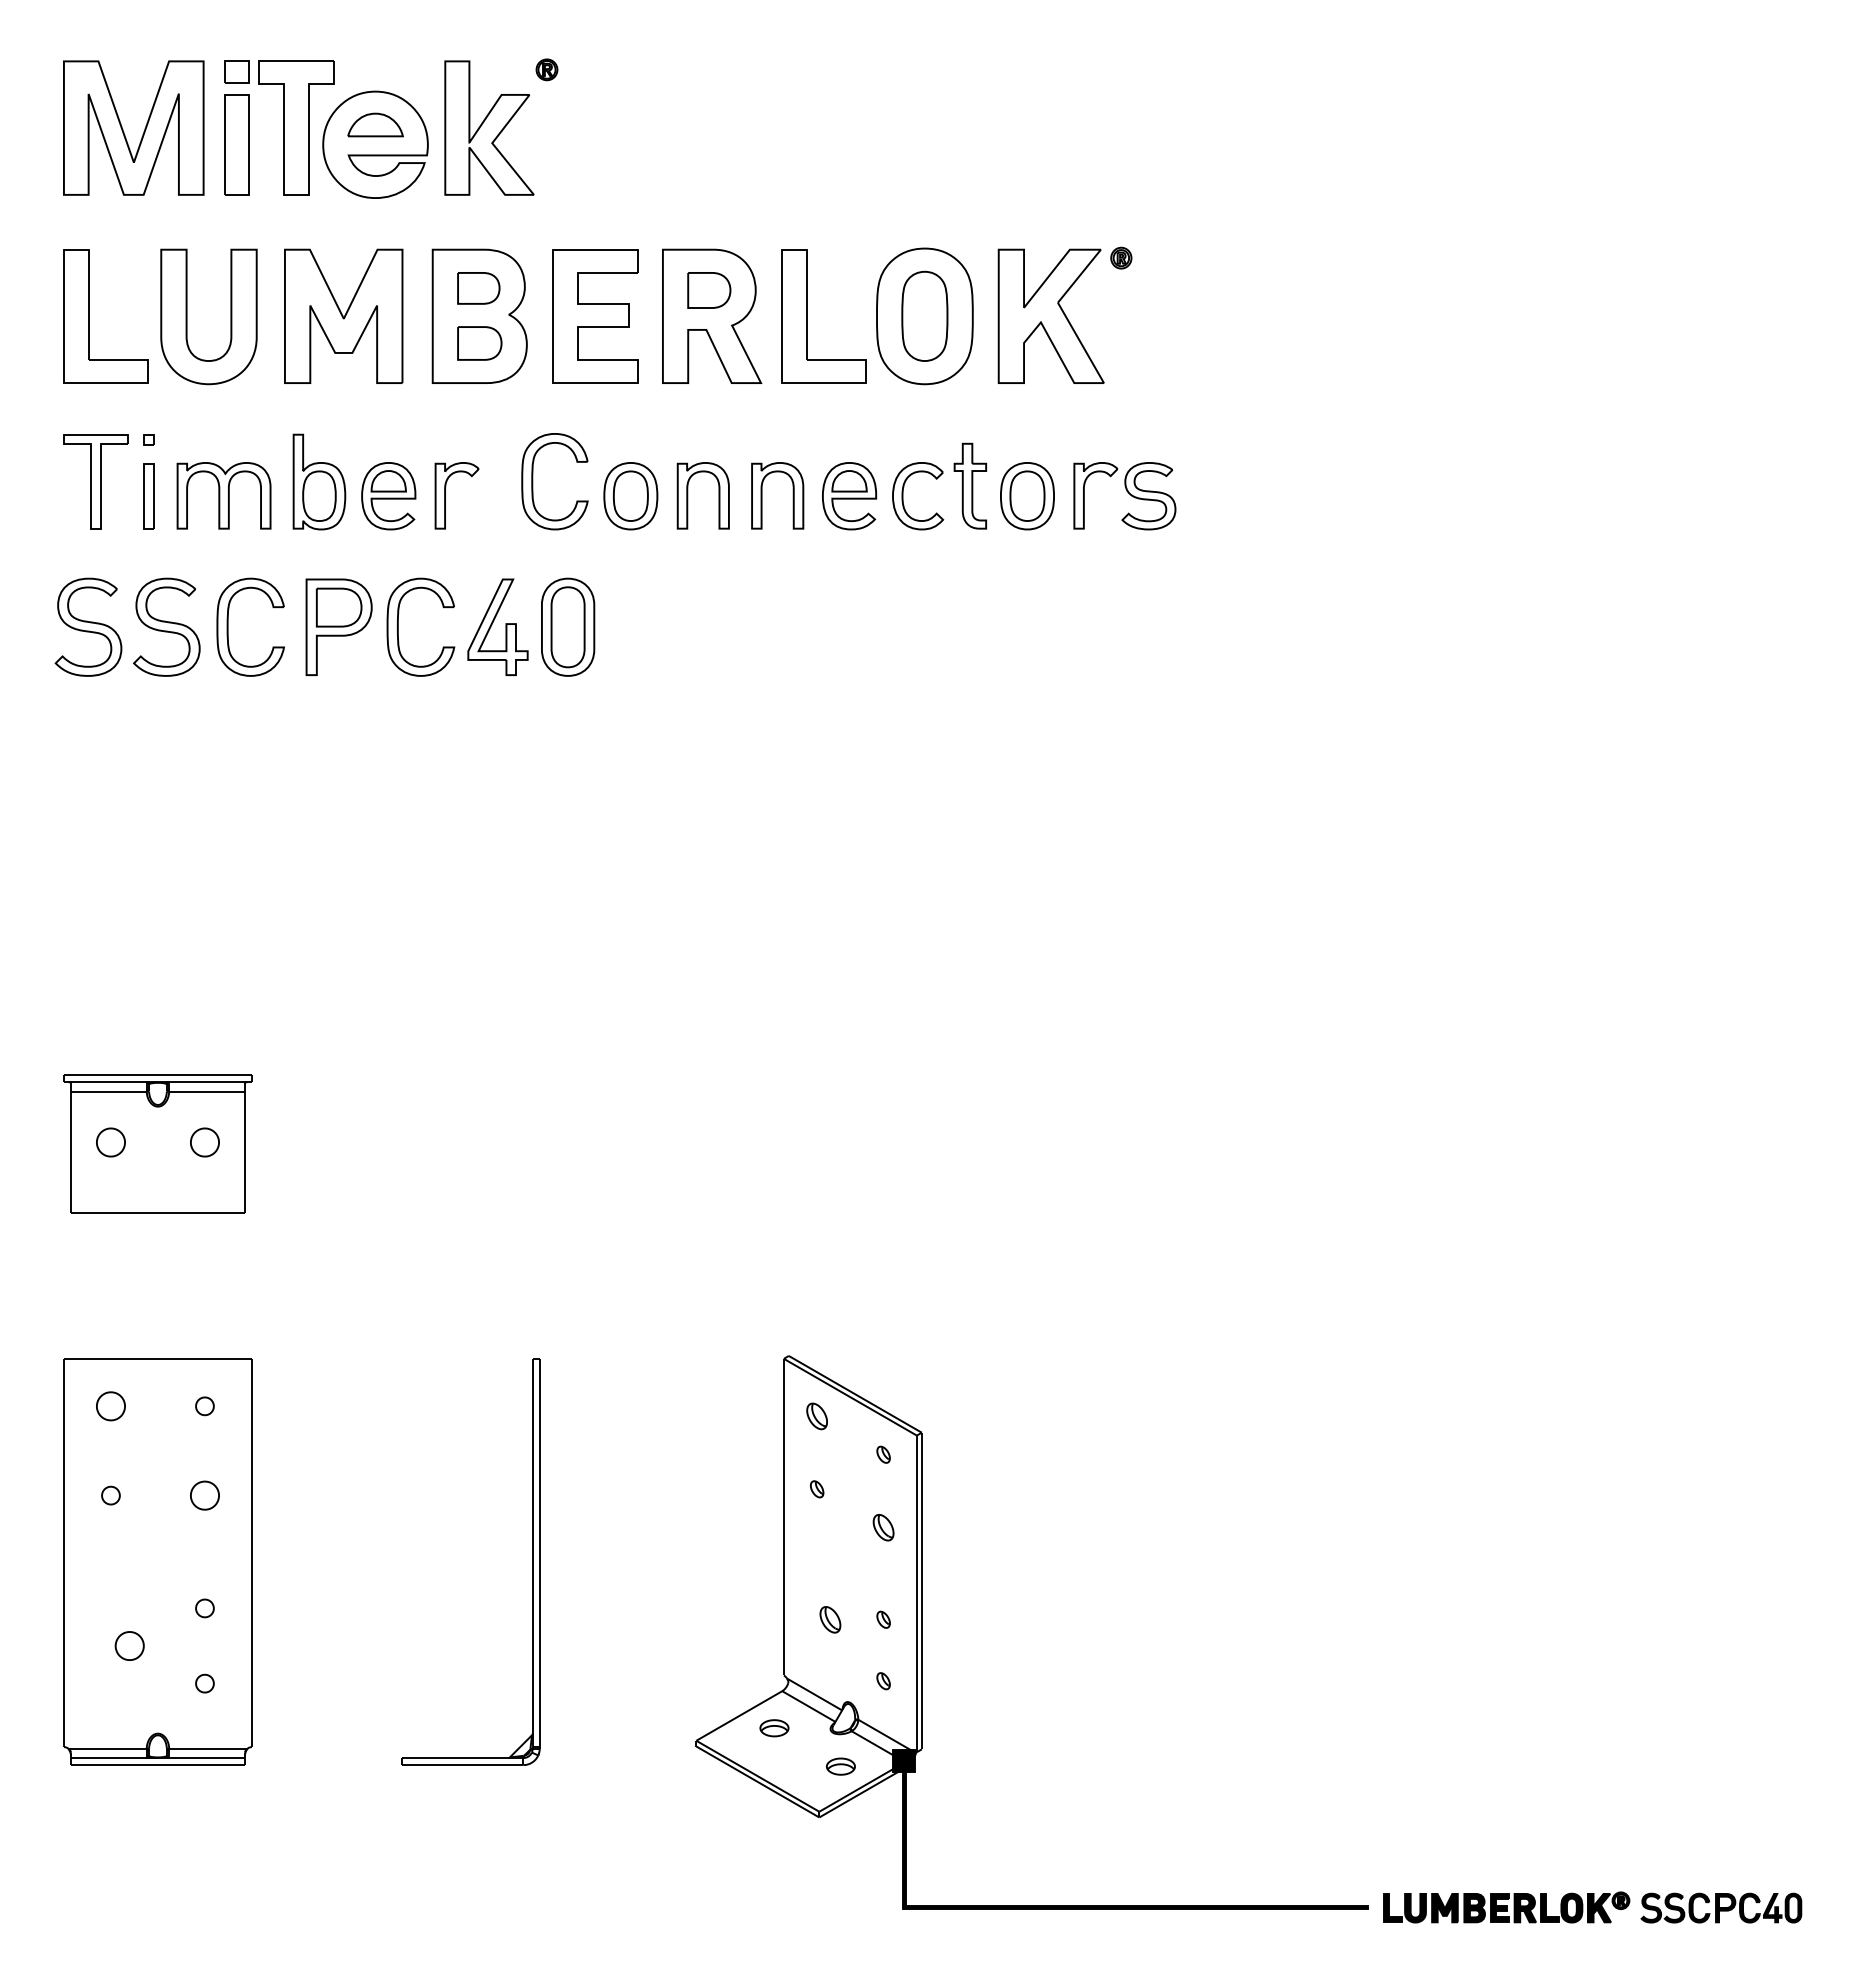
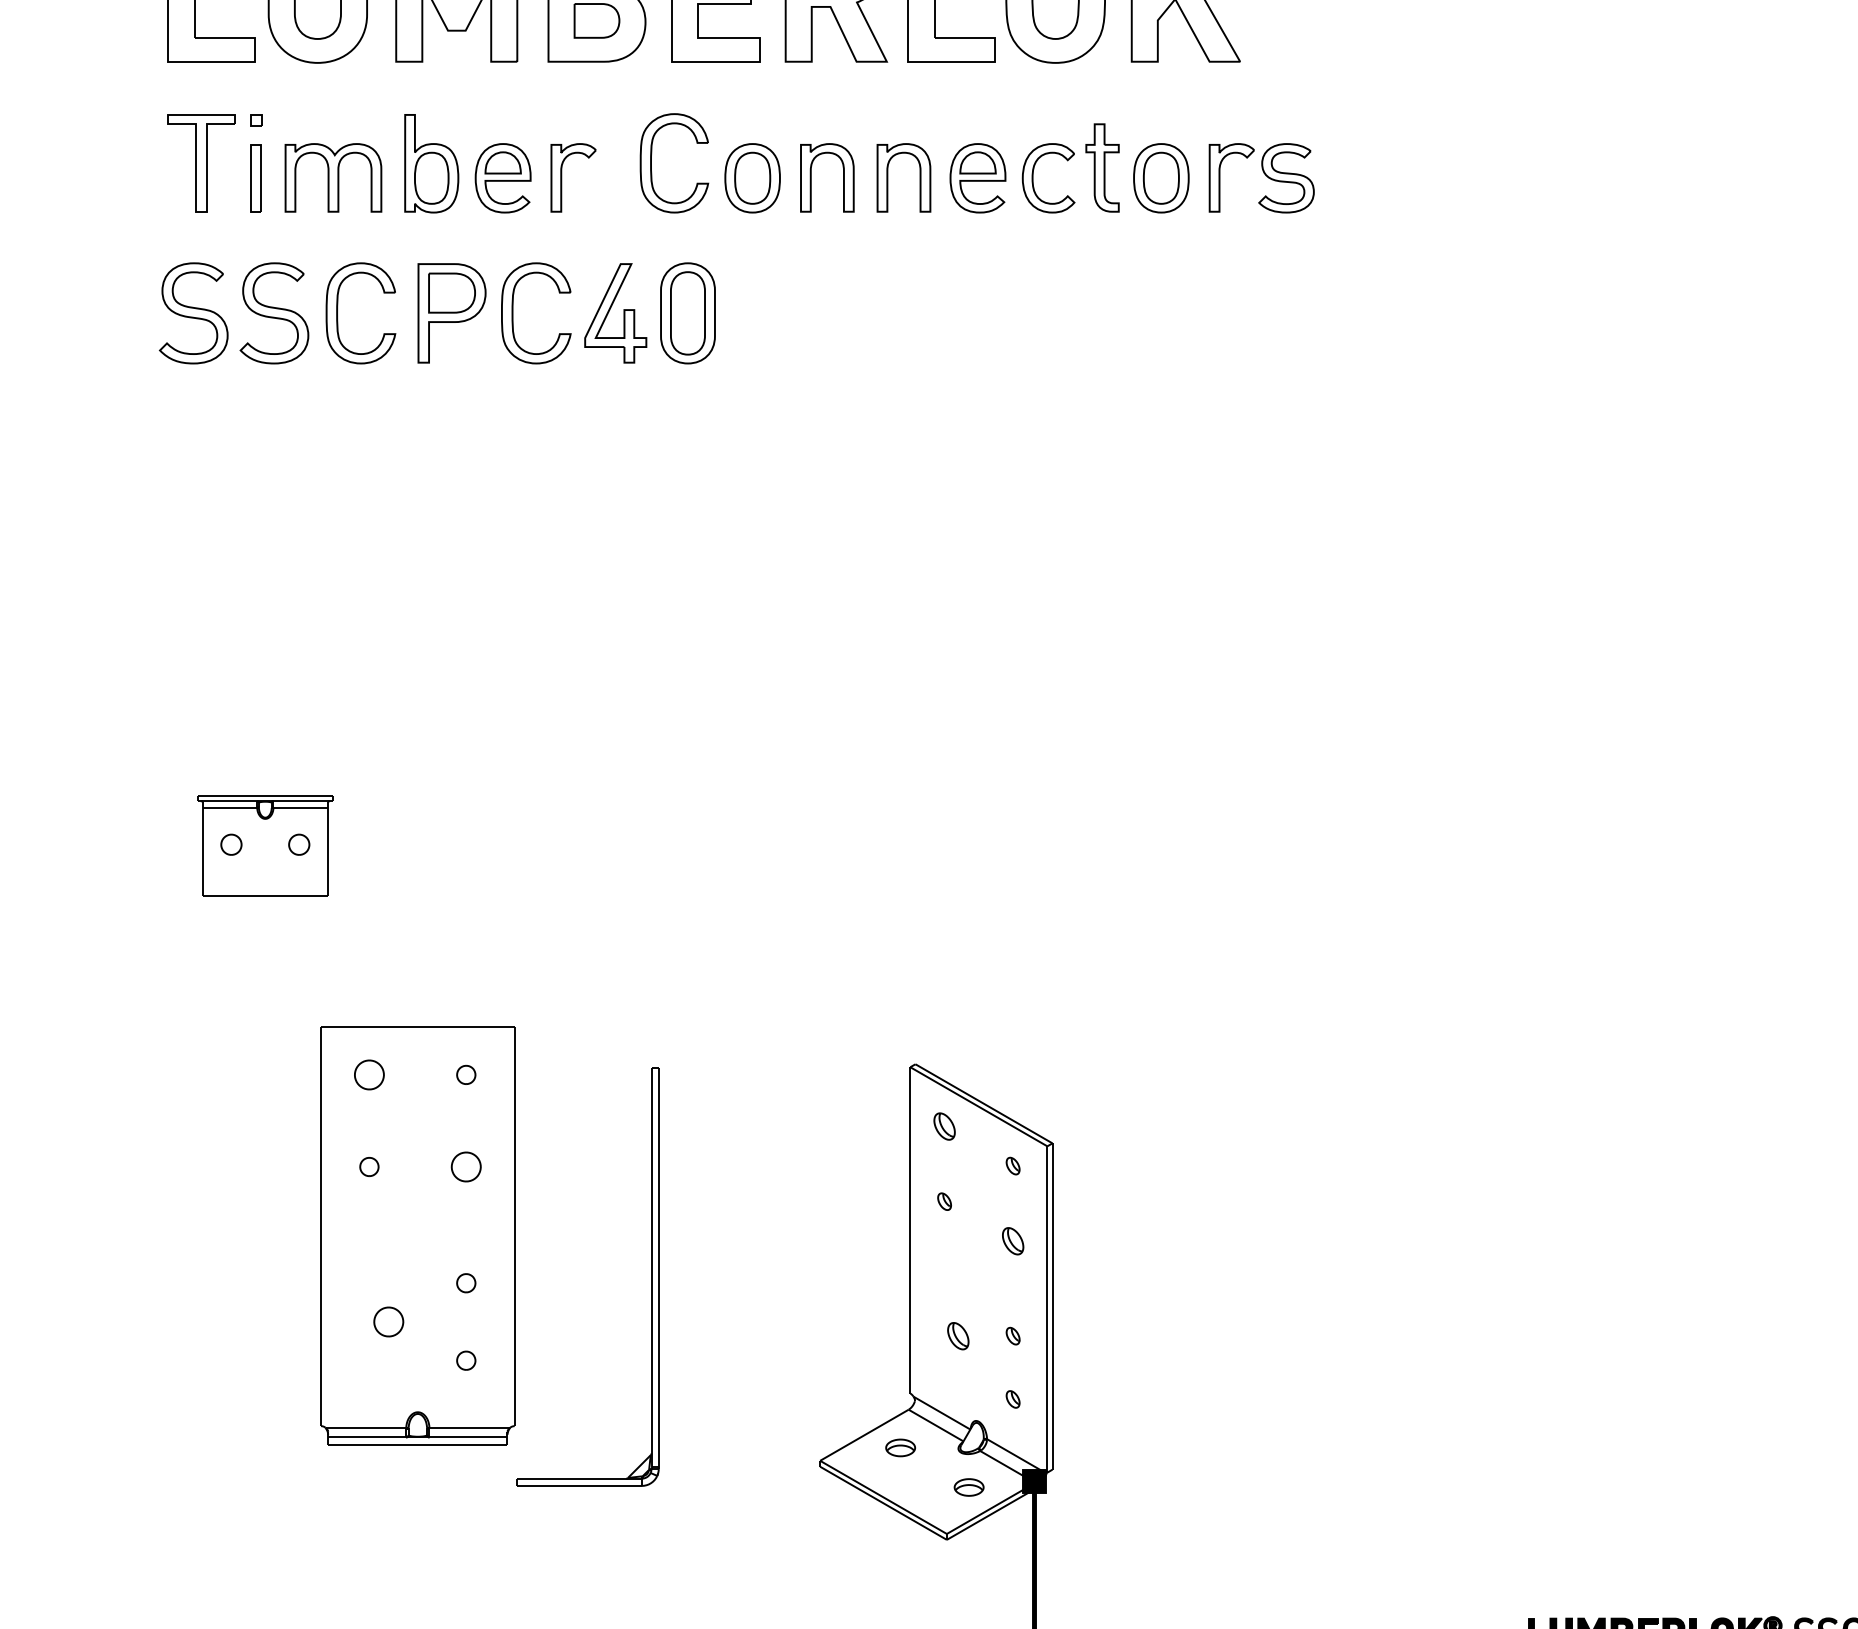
part: (157, 1143) -> (264, 845), size x0.7
part: (157, 1561) -> (417, 1234), moved

